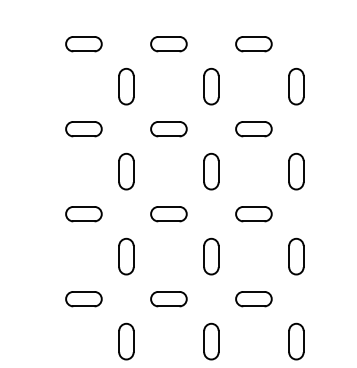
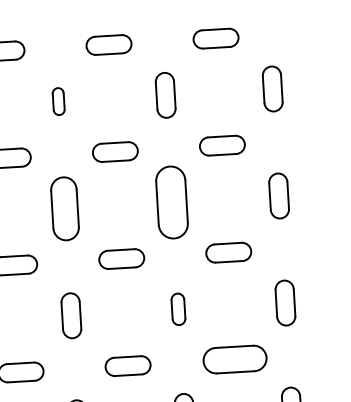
part: (126, 86) -> (58, 101), size x0.6
part: (126, 171) -> (65, 208), size x1.4
part: (211, 171) -> (172, 202), size x1.6
part: (211, 256) -> (178, 309), size x0.7
part: (253, 299) -> (234, 360), size x1.4

